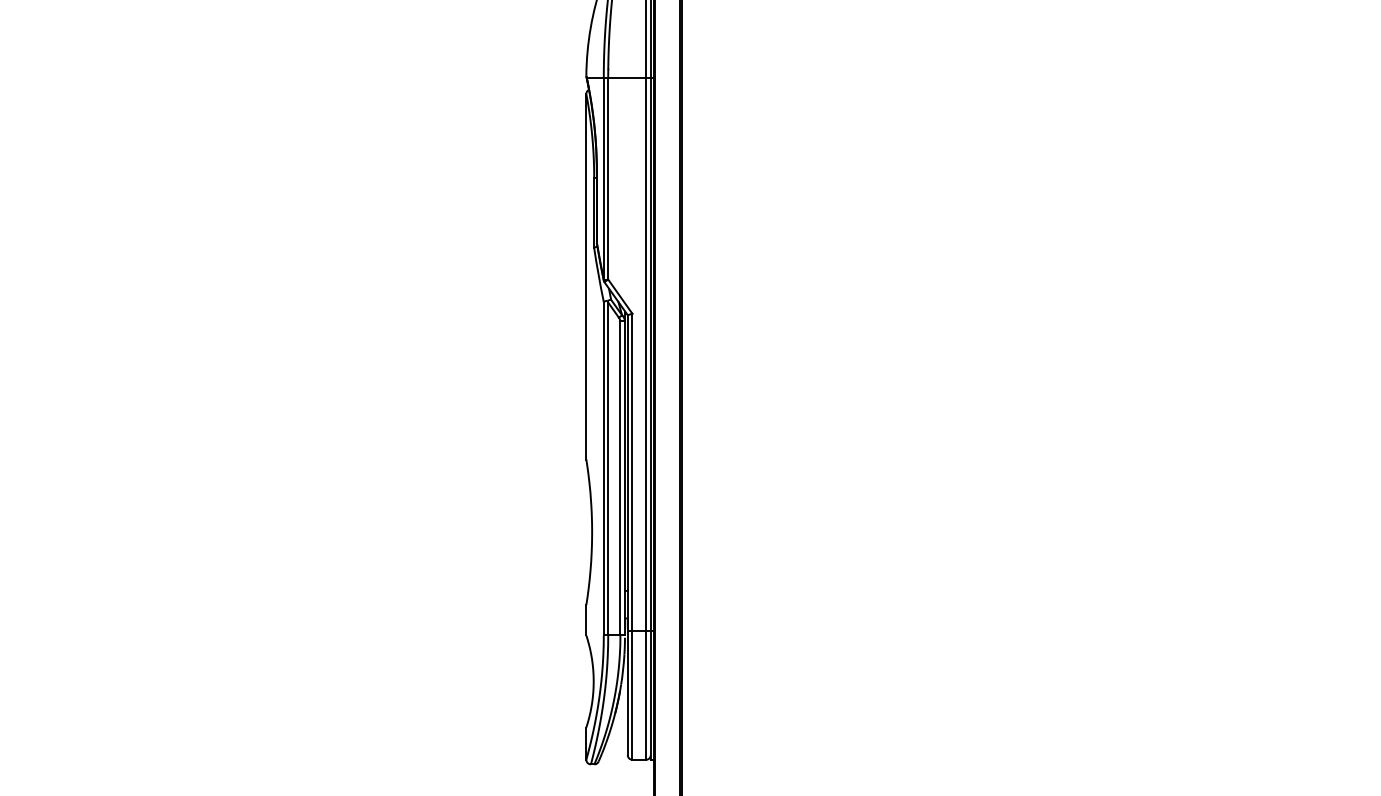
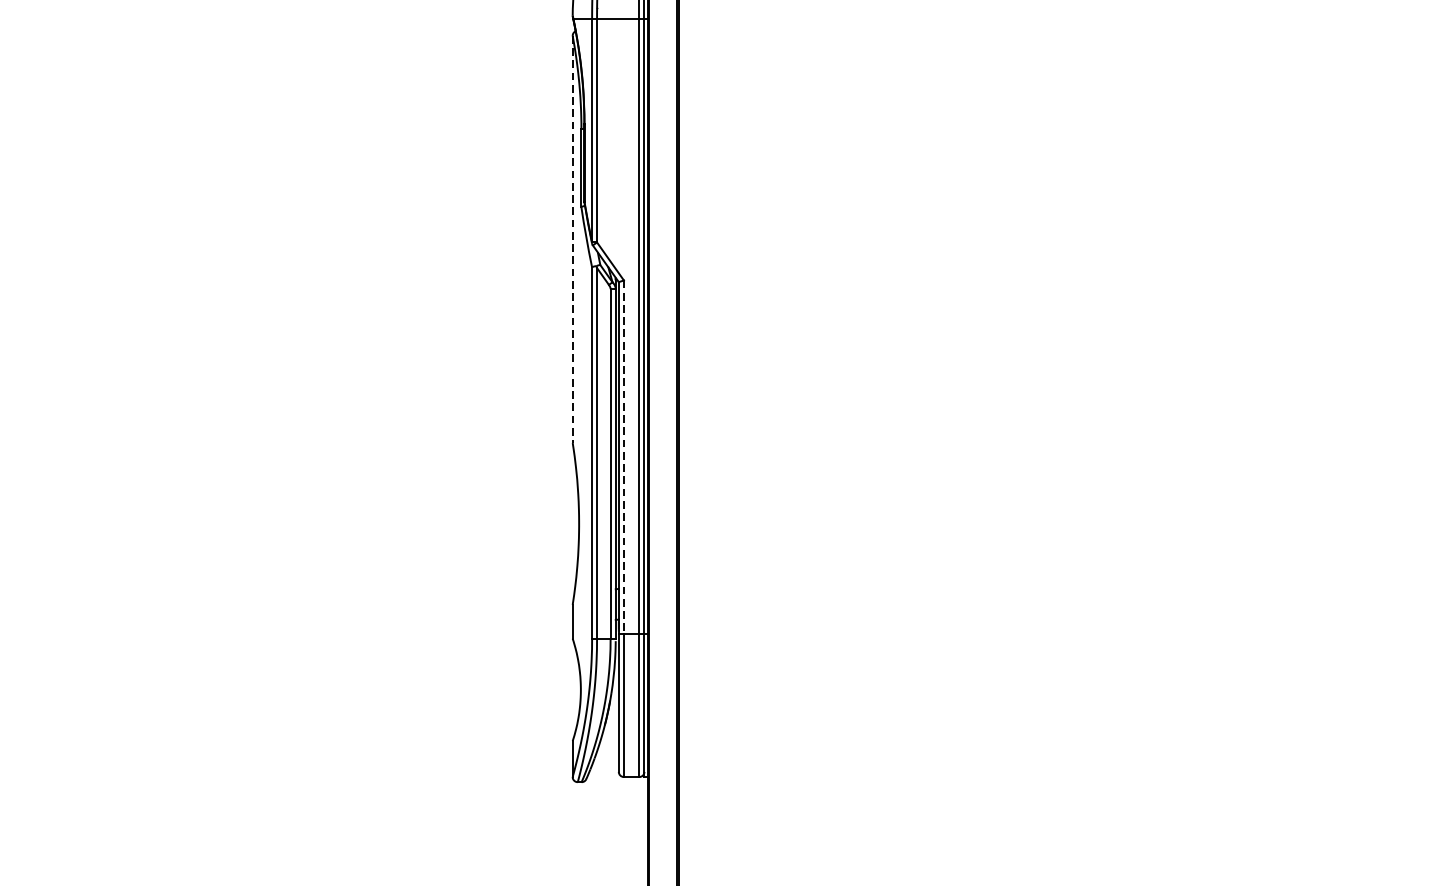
line: (586, 276) -> (572, 239), solid -> dashed
line: (632, 472) -> (624, 457), solid -> dashed

